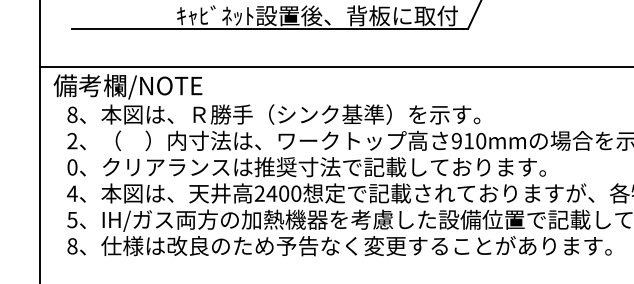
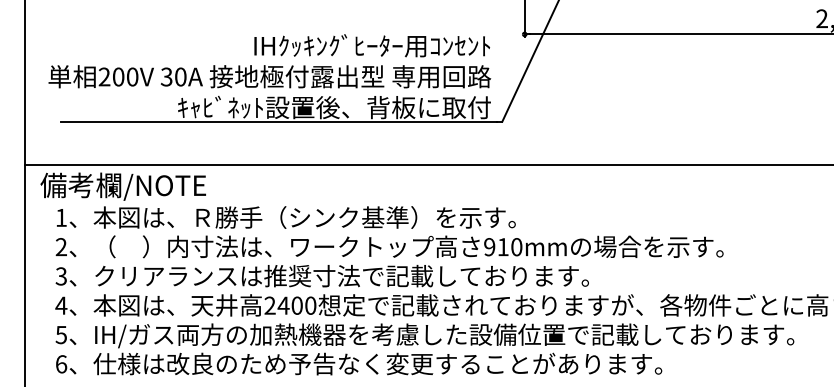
text: (72, 114) -> (61, 217), 8 -> 1
text: (71, 167) -> (60, 276), 0 -> 3
text: (72, 246) -> (61, 364), 8 -> 6

